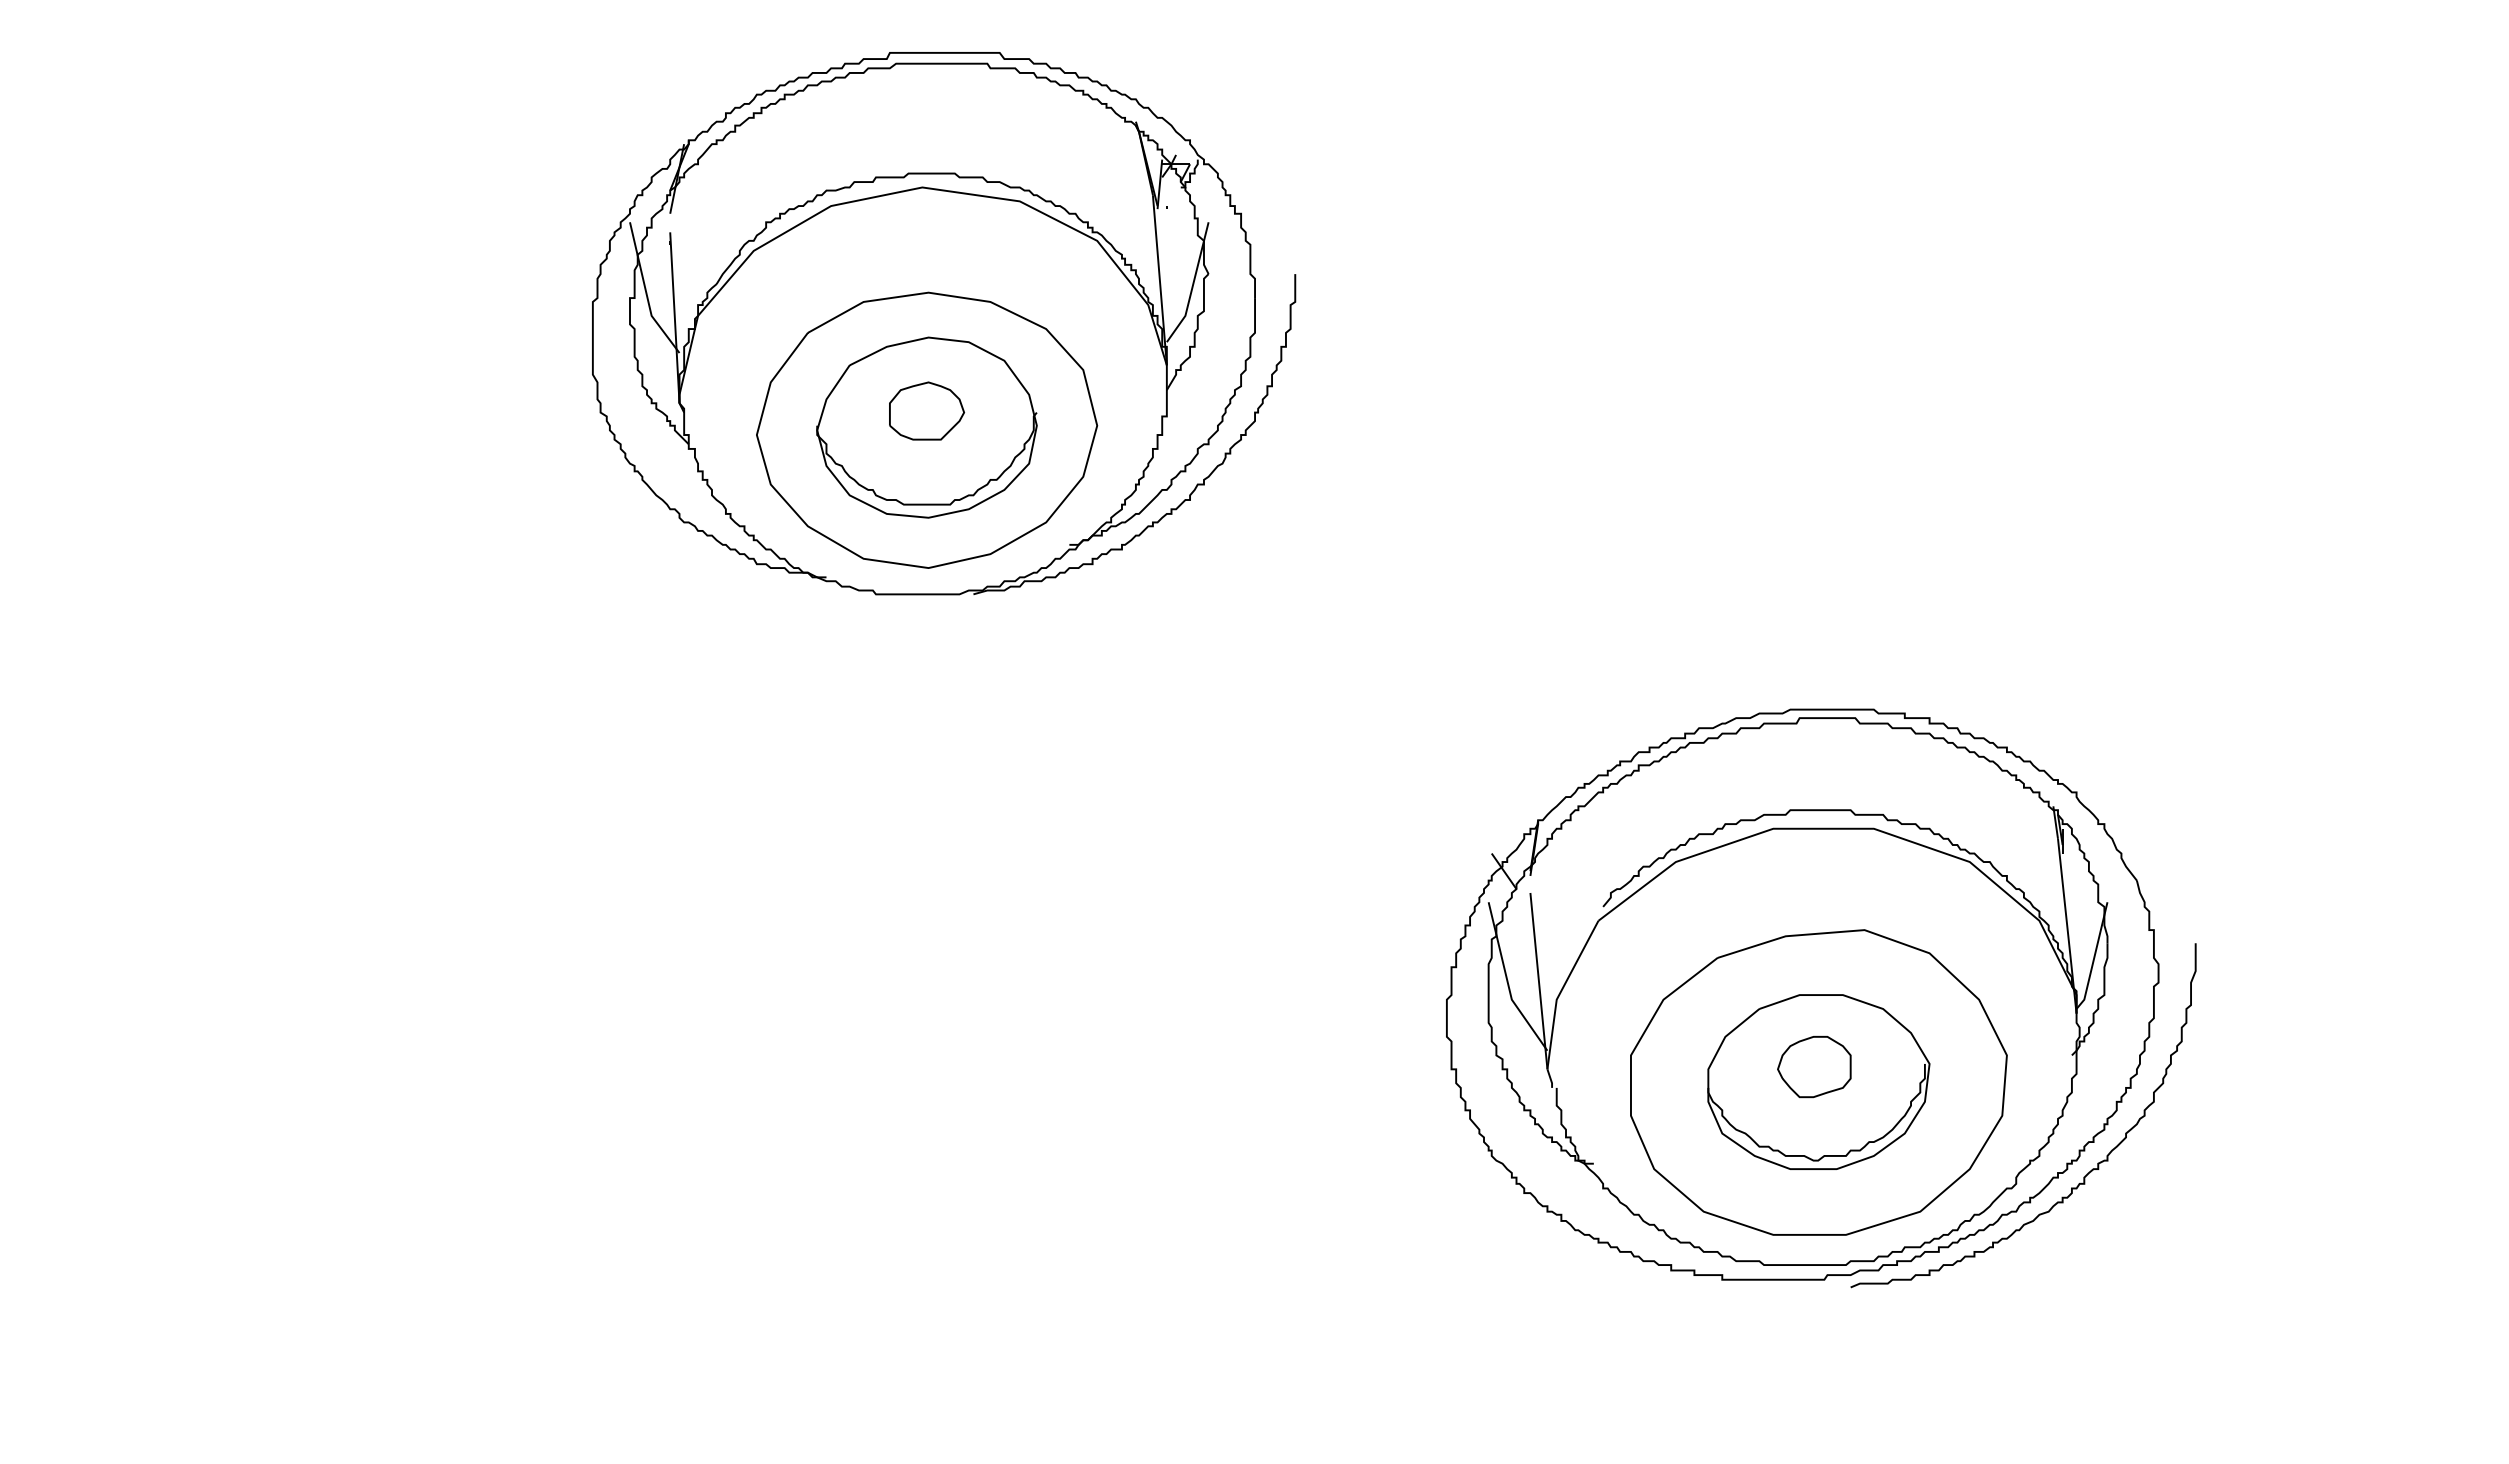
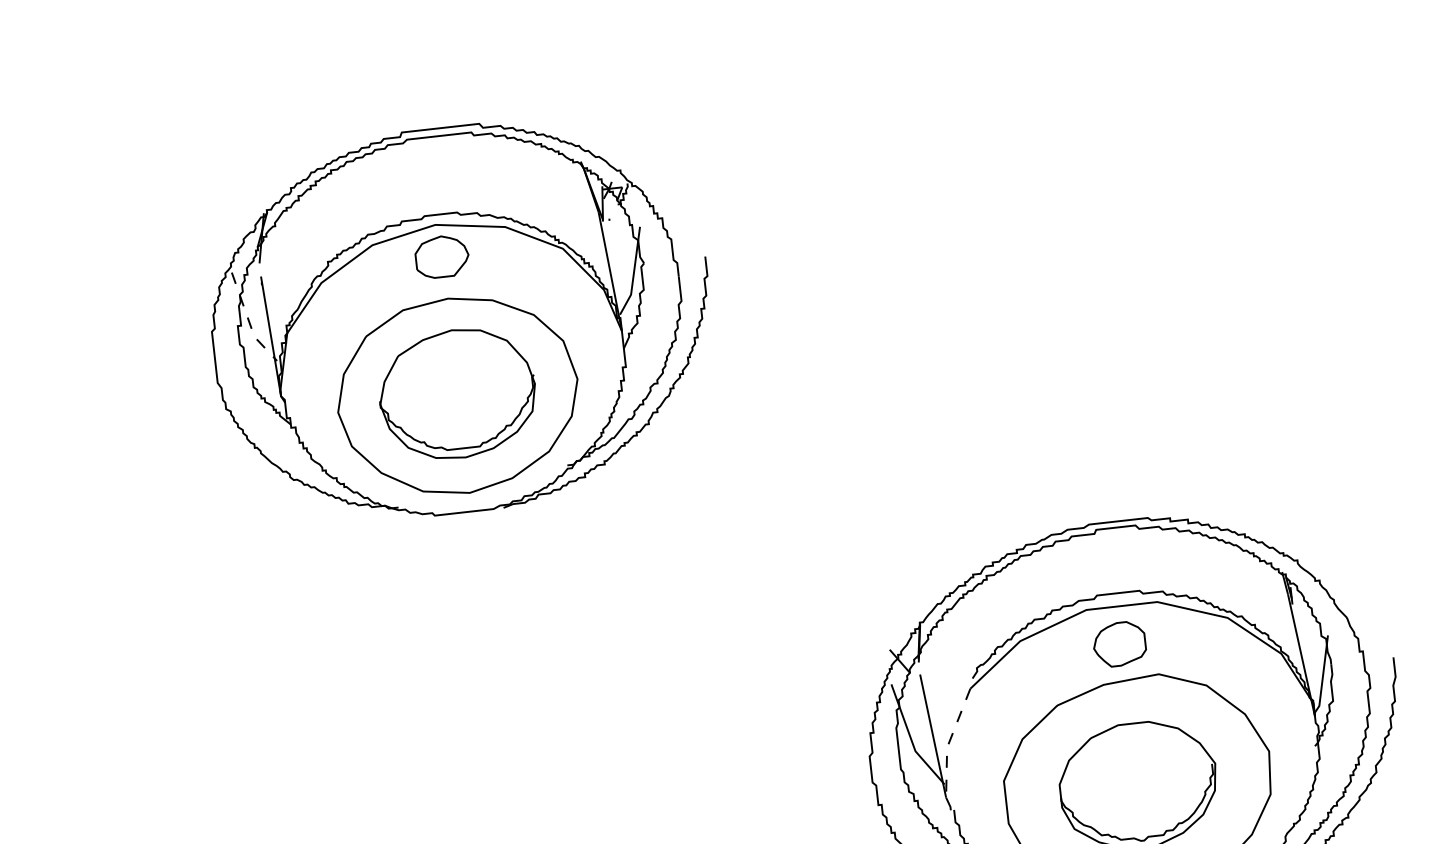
line: (646, 292) -> (249, 320), solid -> dashed
part: (926, 410) -> (441, 256), moved
line: (1560, 991) -> (949, 741), solid -> dashed
part: (1814, 1067) -> (1119, 644), moved

